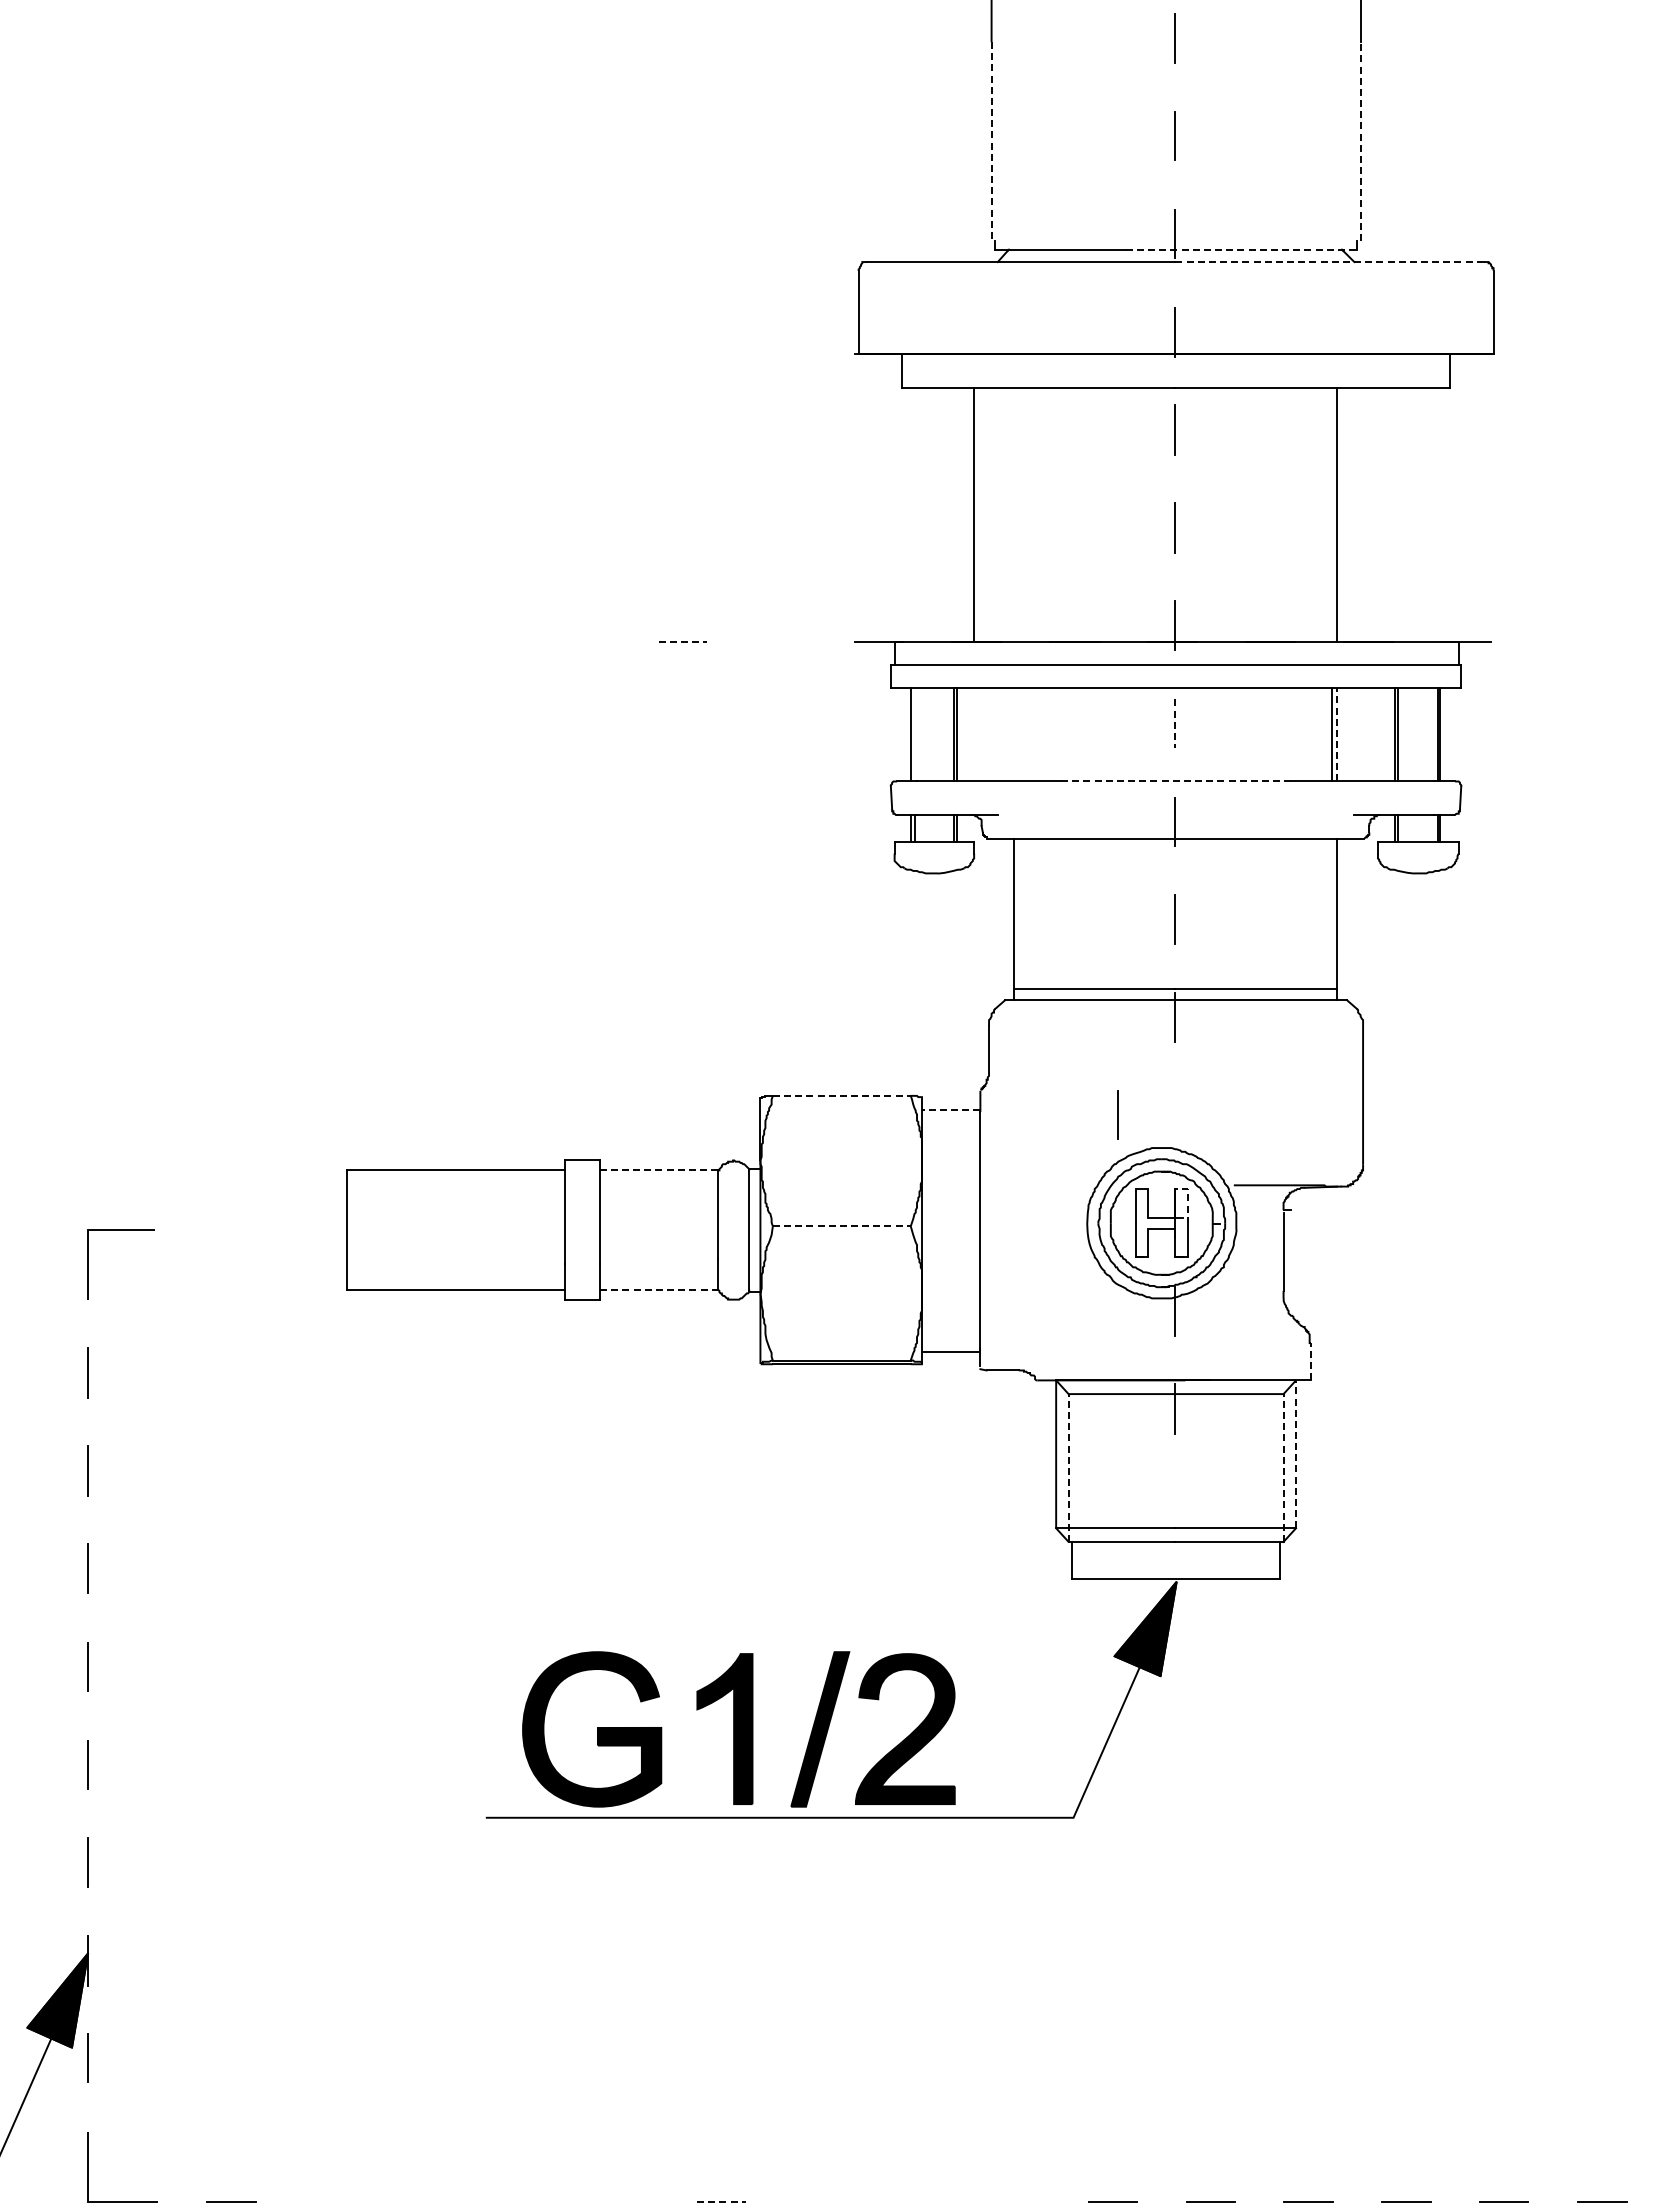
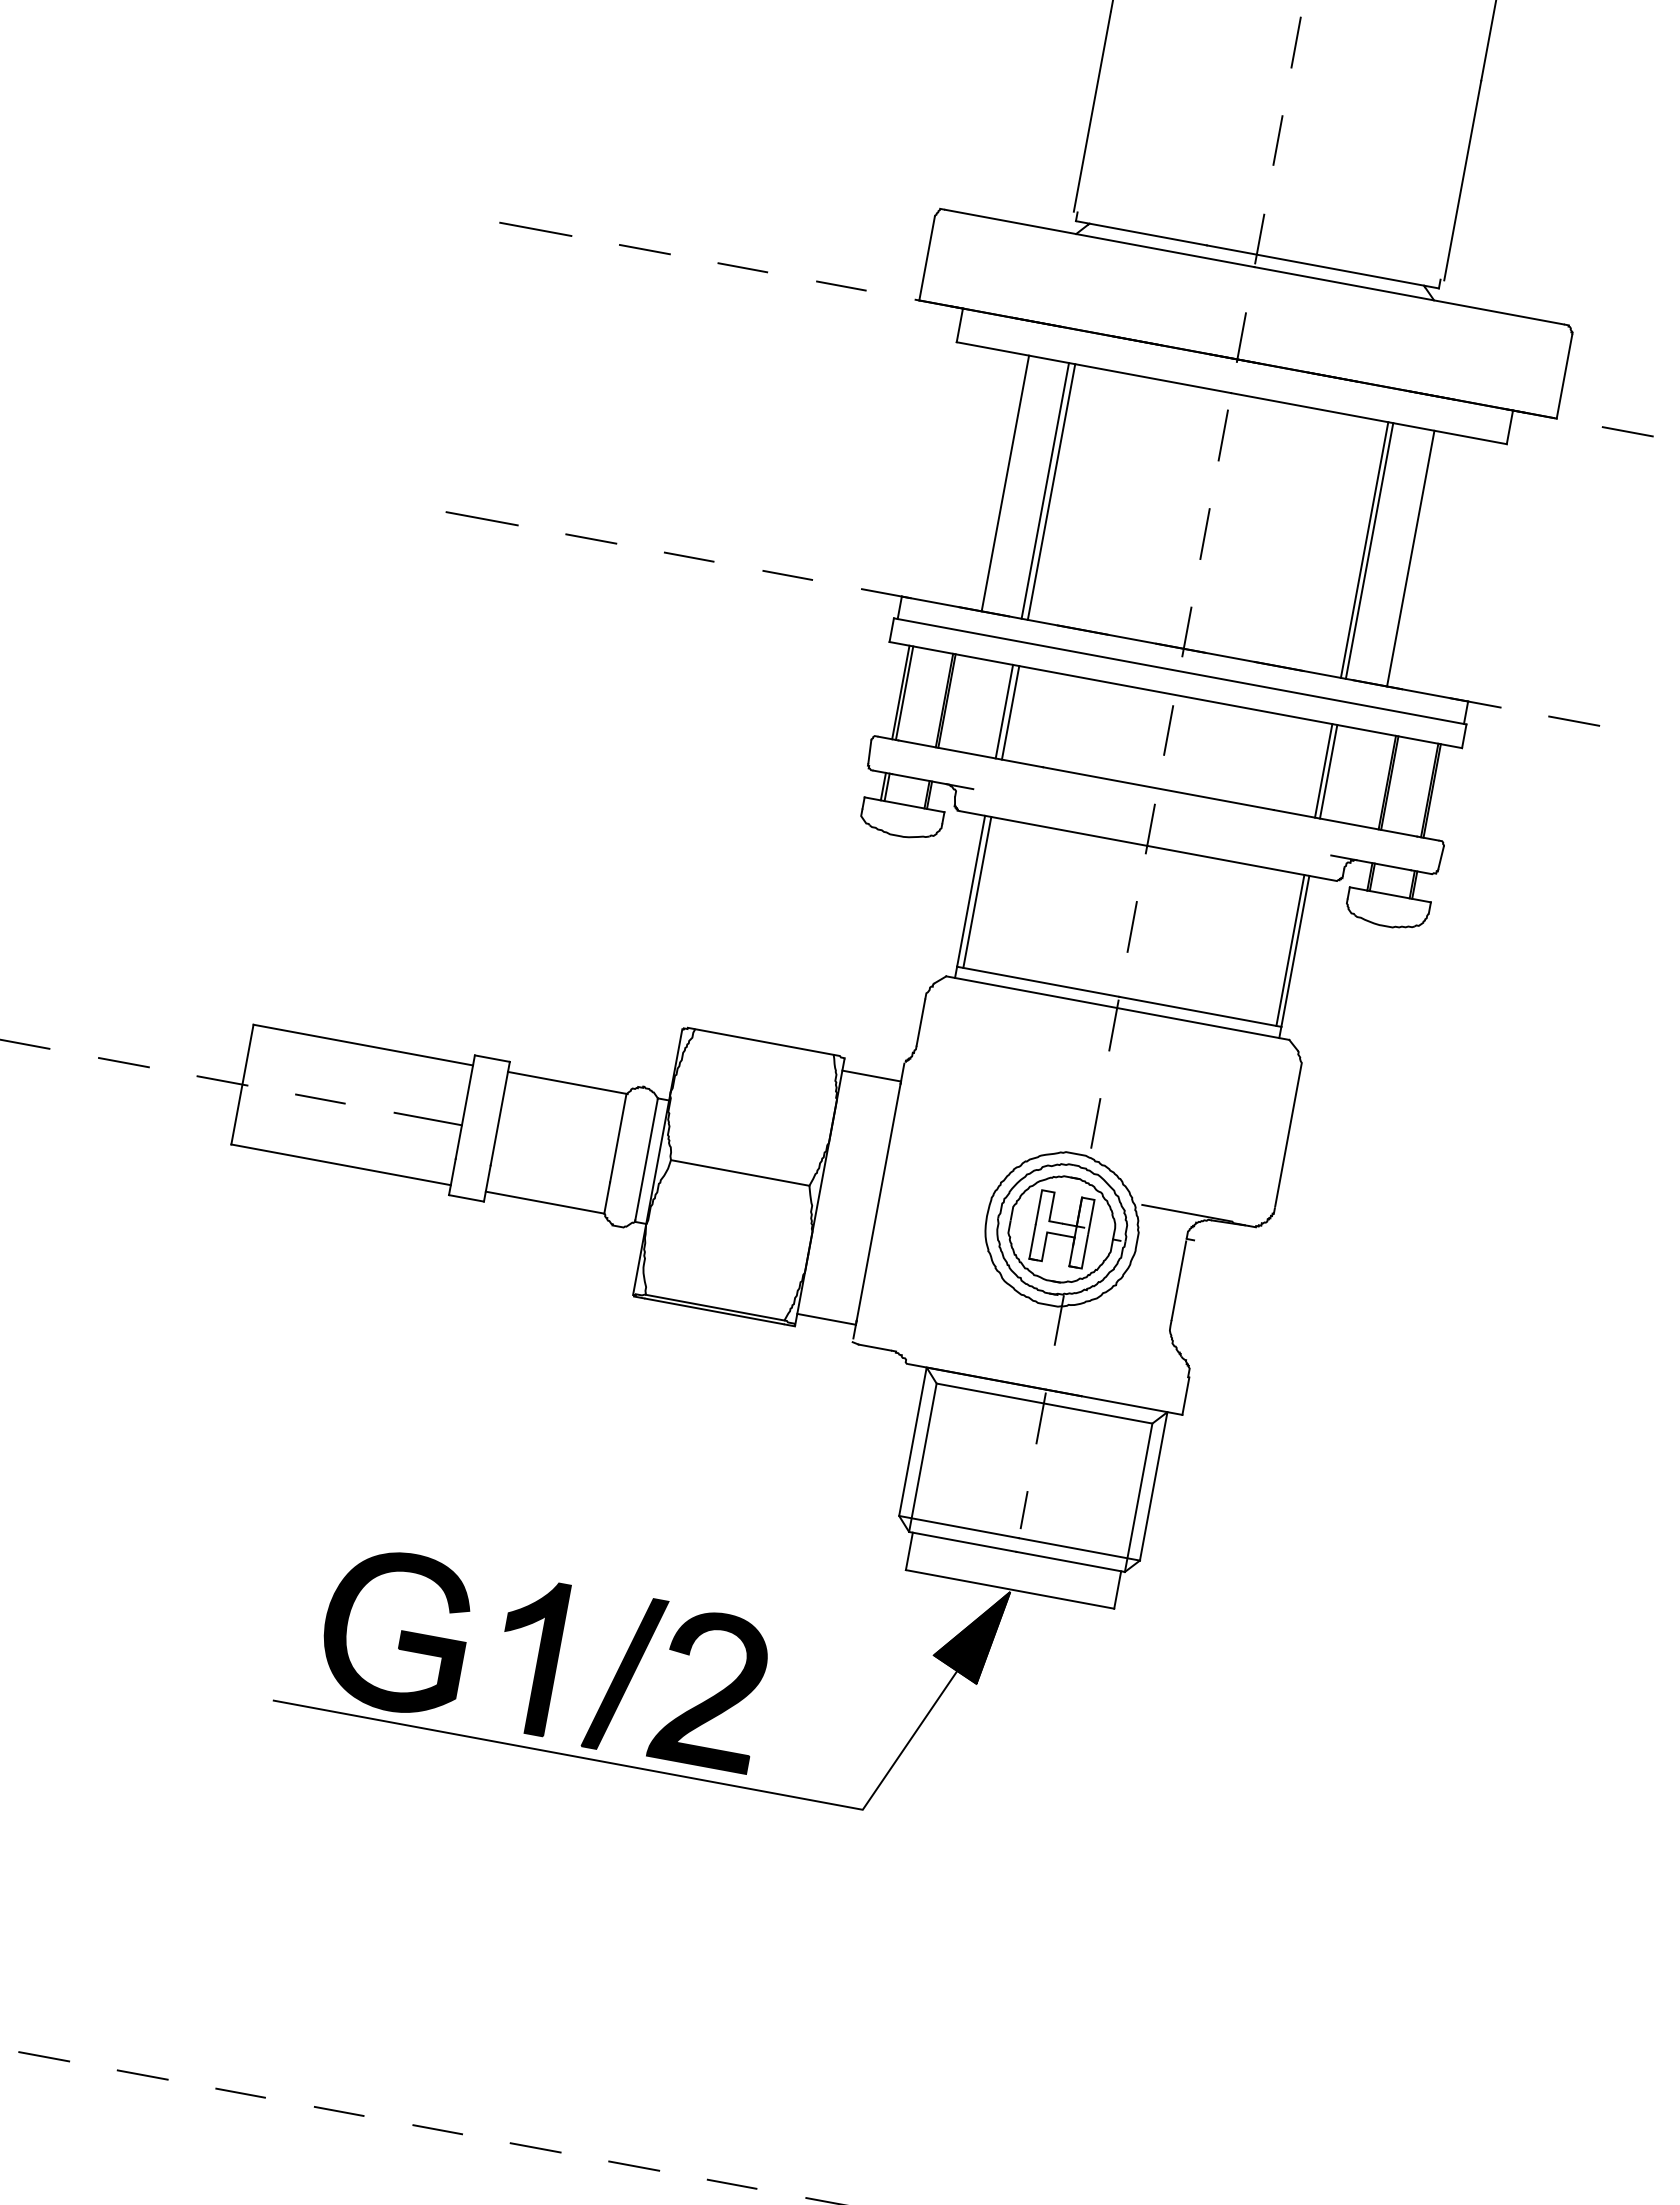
line: (1360, 141) -> (1462, 180), dashed -> solid
line: (991, 142) -> (1092, 112), dashed -> solid
line: (1241, 249) -> (1323, 266), dashed -> solid
line: (1330, 262) -> (1410, 296), dashed -> solid
line: (476, 353) -> (535, 228), added
line: (682, 353) -> (742, 267), added
line: (585, 354) -> (645, 250), added
line: (780, 354) -> (840, 286), added
line: (1564, 354) -> (1627, 432), added
line: (1013, 514) -> (1044, 490), added
line: (1020, 514) -> (1051, 491), added
line: (1332, 514) -> (1365, 549), added
line: (1377, 514) -> (1410, 558), added
line: (476, 642) -> (482, 518), added
line: (585, 642) -> (591, 539), added
line: (683, 642) -> (689, 557), dashed -> solid
line: (780, 642) -> (787, 575), added
line: (1564, 642) -> (1574, 721), added
line: (1175, 724) -> (1168, 731), dashed -> solid
line: (914, 734) -> (904, 692), added
line: (1013, 734) -> (1004, 711), added
line: (1020, 734) -> (1011, 712), added
line: (1336, 734) -> (1328, 771), dashed -> solid
line: (1176, 781) -> (1158, 788), dashed -> solid
line: (1020, 913) -> (977, 892), added
line: (1332, 913) -> (1290, 950), added
line: (841, 1095) -> (764, 1041), dashed -> solid
line: (950, 1109) -> (871, 1075), dashed -> solid
line: (1117, 1114) -> (1094, 1122), moved
line: (658, 1170) -> (566, 1082), dashed -> solid
line: (1187, 1198) -> (1092, 1209), dashed -> solid
line: (841, 1226) -> (739, 1173), dashed -> solid
line: (228, 1230) -> (123, 1063), added
line: (326, 1230) -> (222, 1081), added
line: (424, 1230) -> (320, 1099), added
line: (531, 1230) -> (427, 1119), added
line: (659, 1289) -> (545, 1202), dashed -> solid
line: (1310, 1361) -> (1185, 1395), dashed -> solid
line: (1296, 1454) -> (1154, 1486), dashed -> solid
line: (1068, 1468) -> (922, 1458), dashed -> solid
line: (1283, 1468) -> (1138, 1498), dashed -> solid
line: (1175, 1500) -> (1024, 1510), added
line: (329, 2201) -> (44, 2056), added
line: (427, 2201) -> (142, 2074), added
line: (524, 2201) -> (240, 2092), added
line: (622, 2201) -> (338, 2111), added
line: (721, 2201) -> (438, 2129), dashed -> solid
line: (818, 2201) -> (535, 2147), added
line: (916, 2201) -> (633, 2165), added
line: (1014, 2201) -> (732, 2183), added

